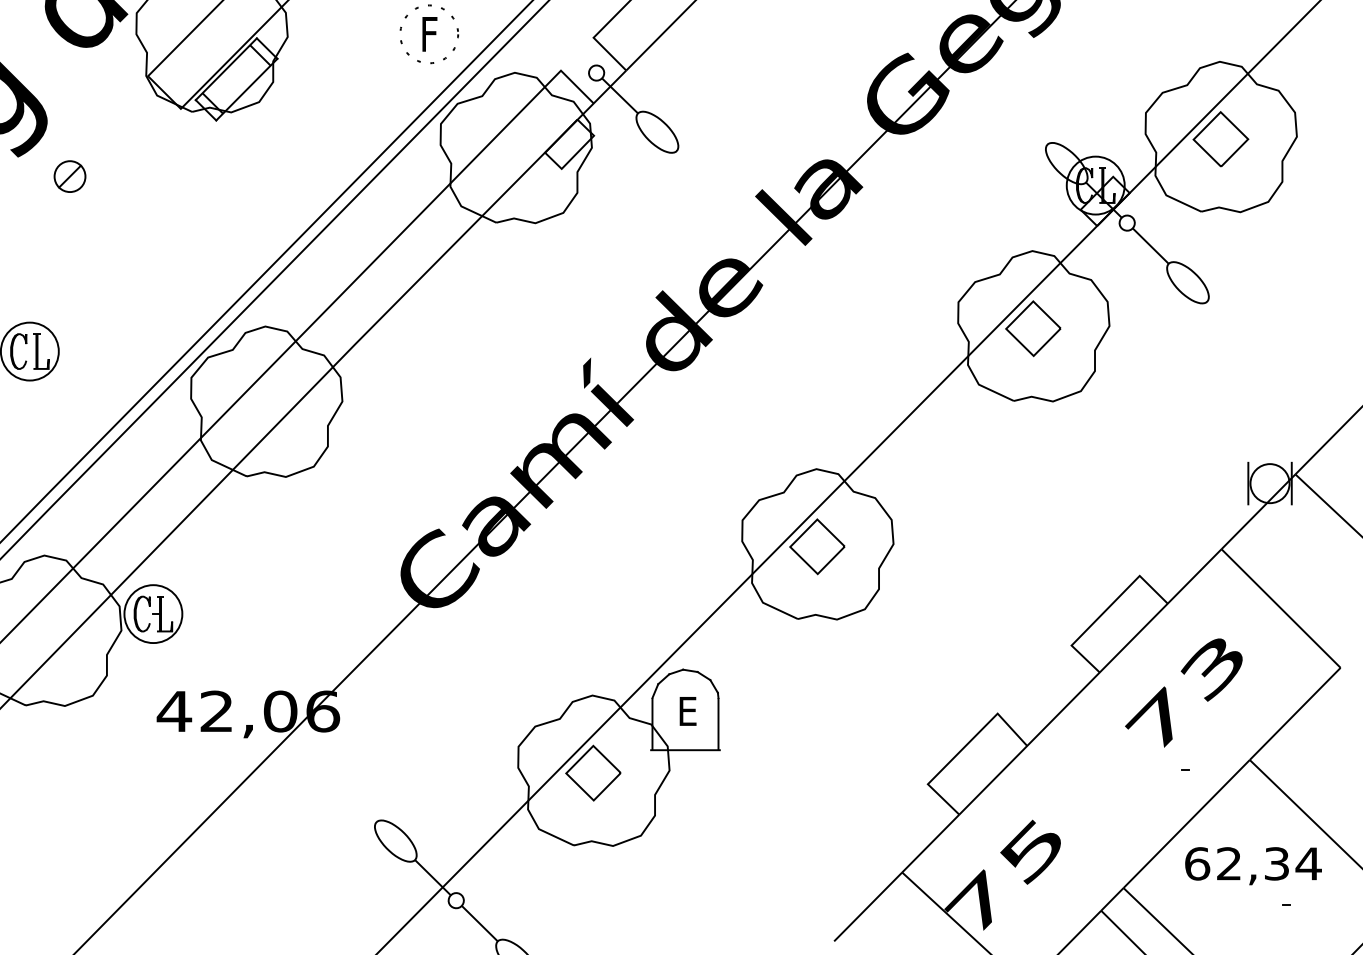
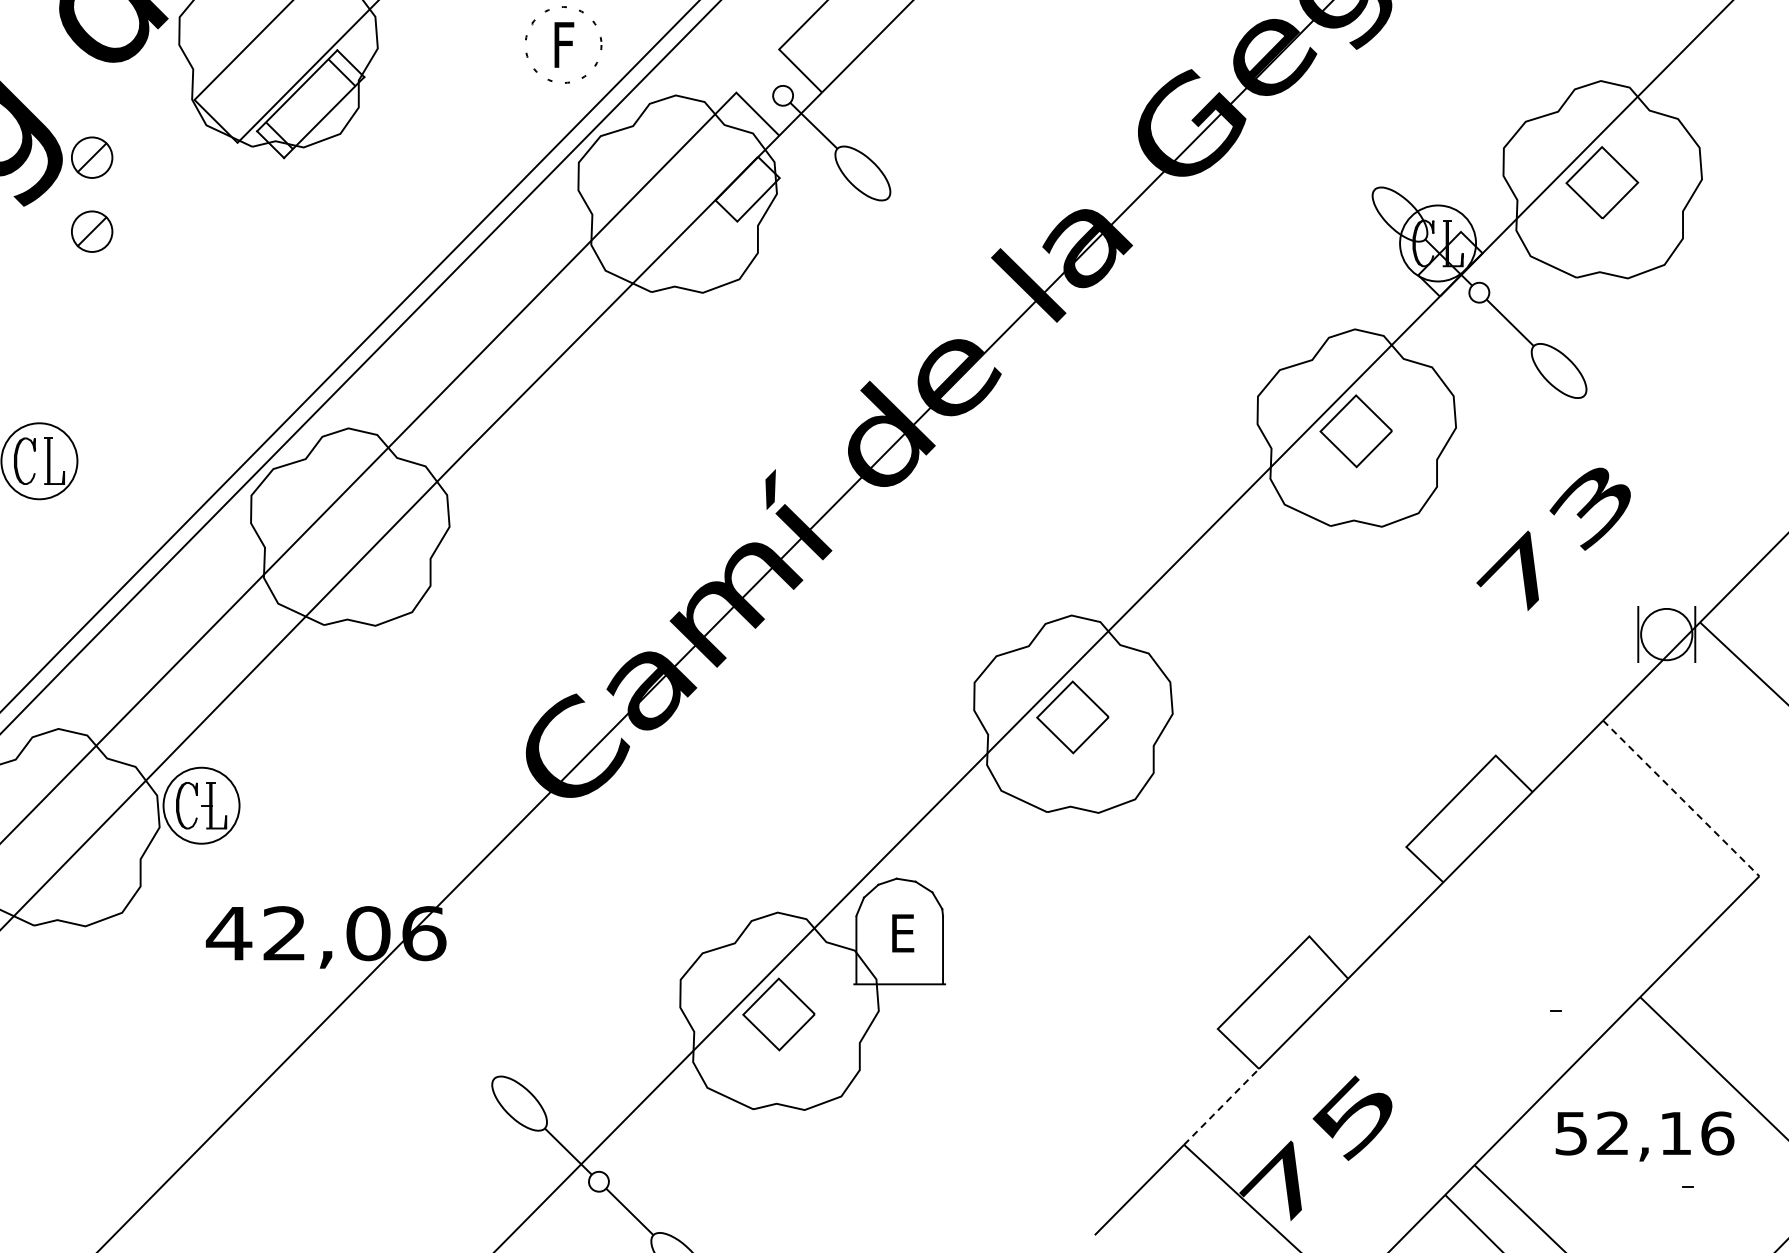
part: (70, 120) -> (92, 157), added
line: (1281, 608) -> (1681, 798), solid -> dashed
text: (1183, 692) -> (1553, 538), moved
line: (930, 843) -> (1221, 1106), solid -> dashed
text: (1253, 863) -> (1644, 1133), 62,34 -> 52,16

